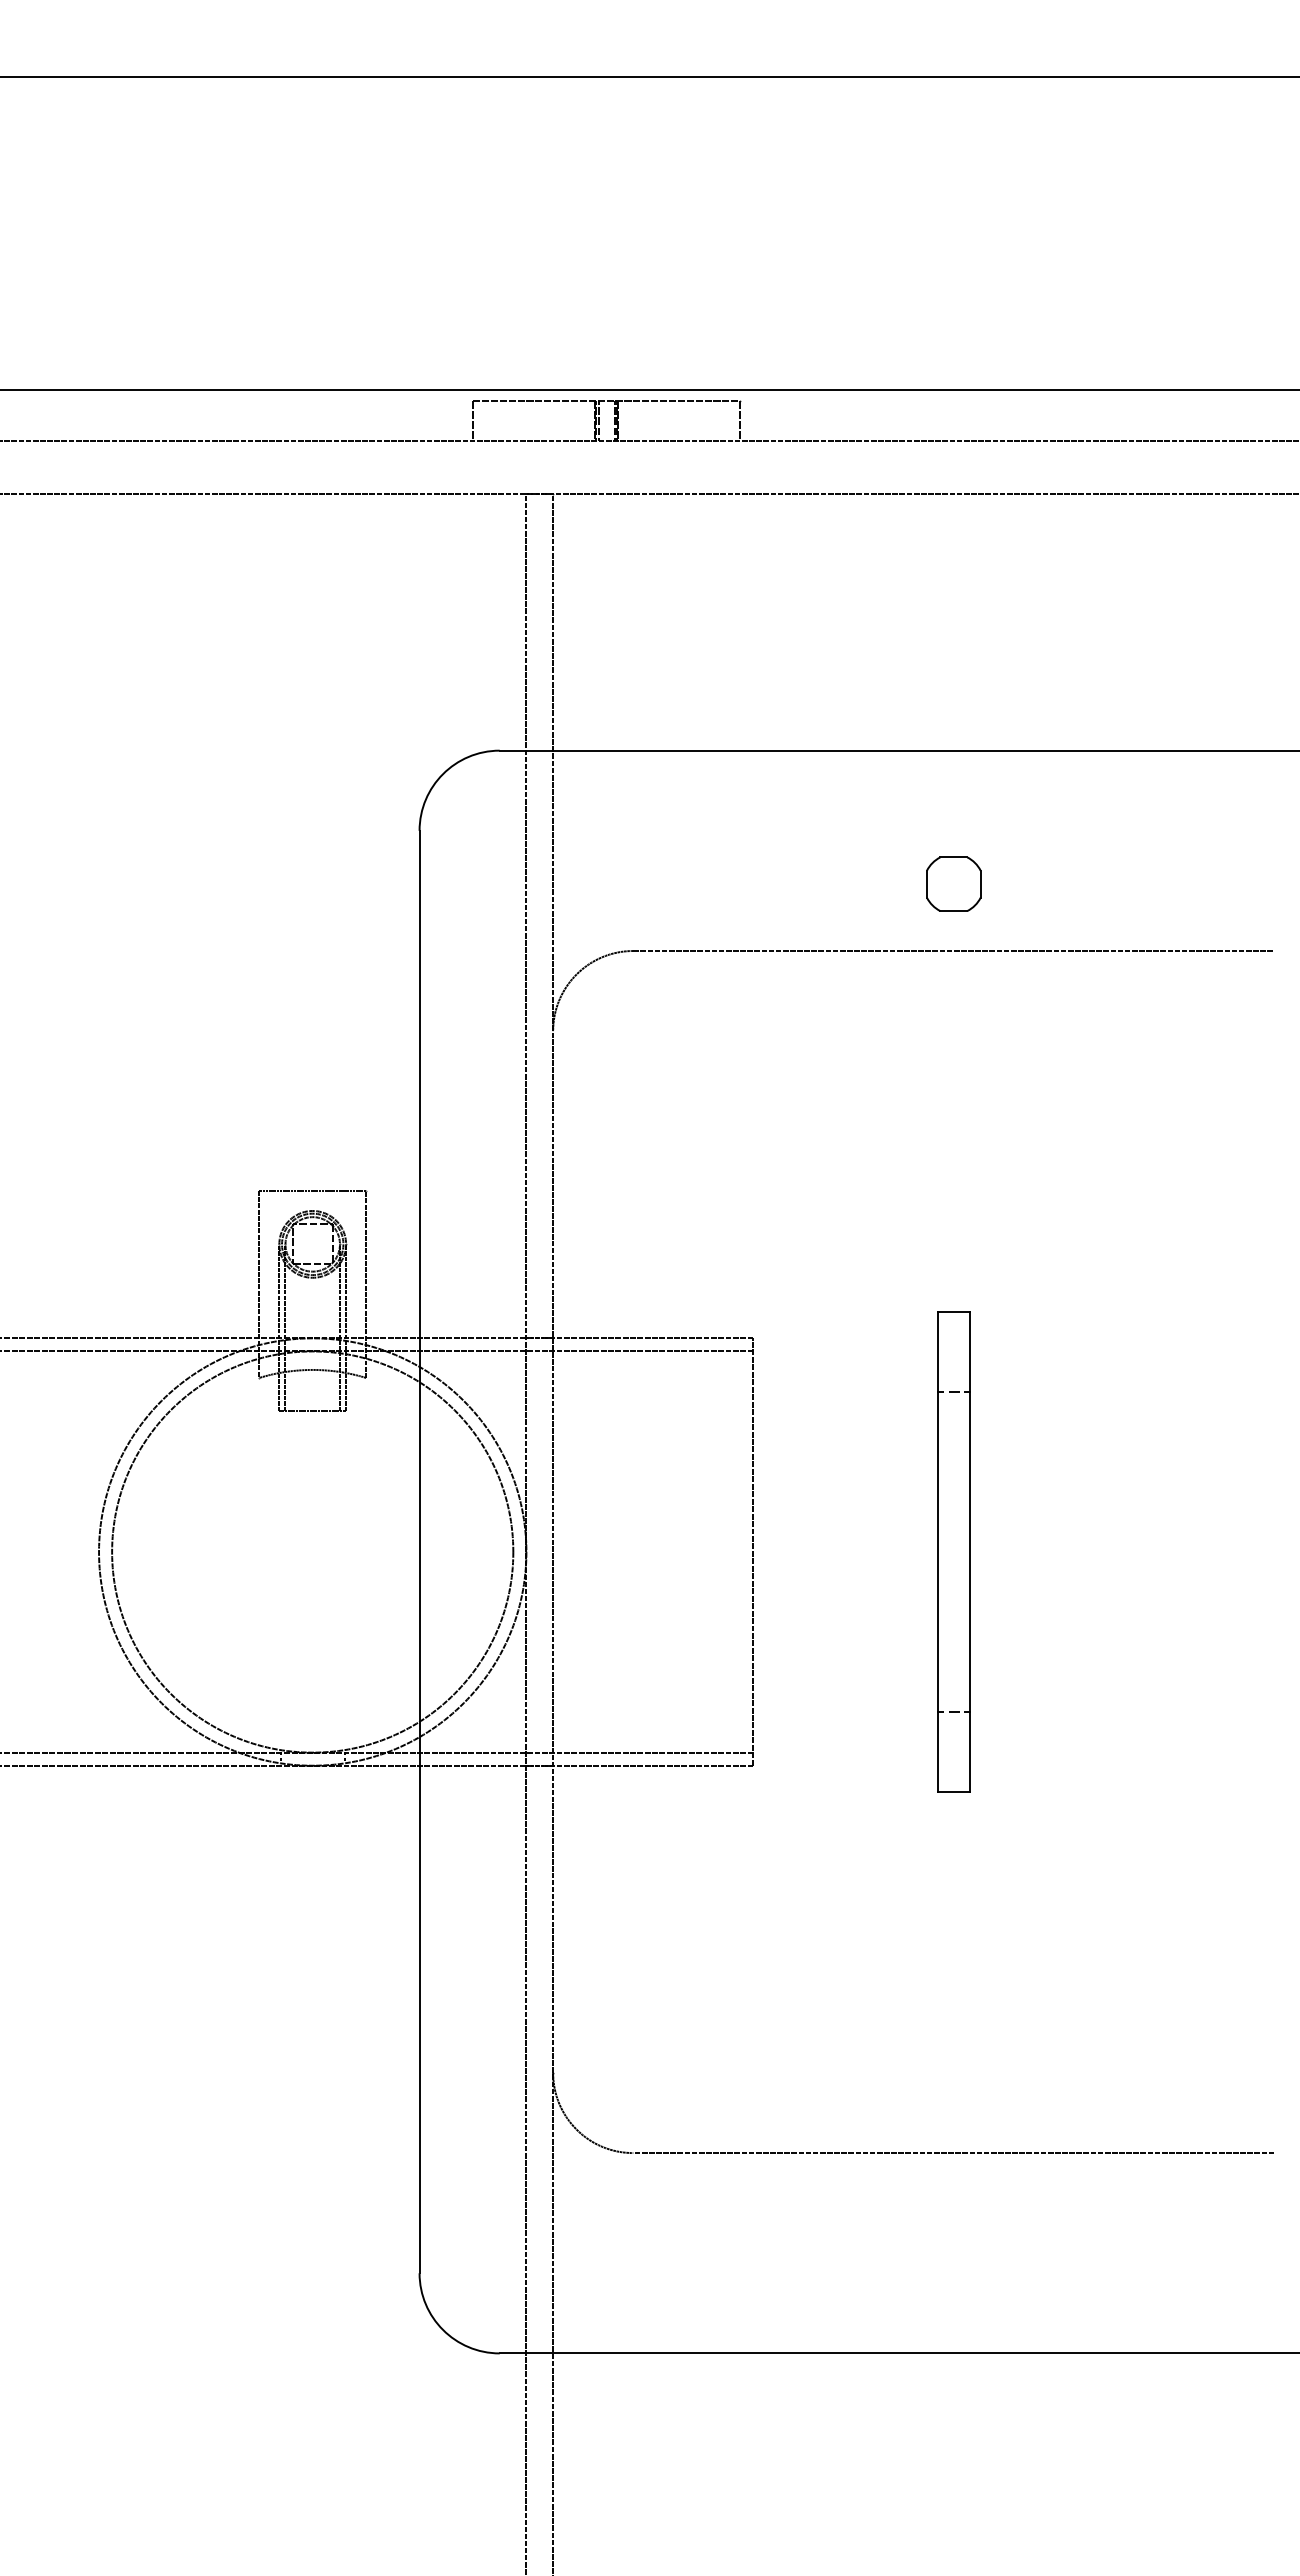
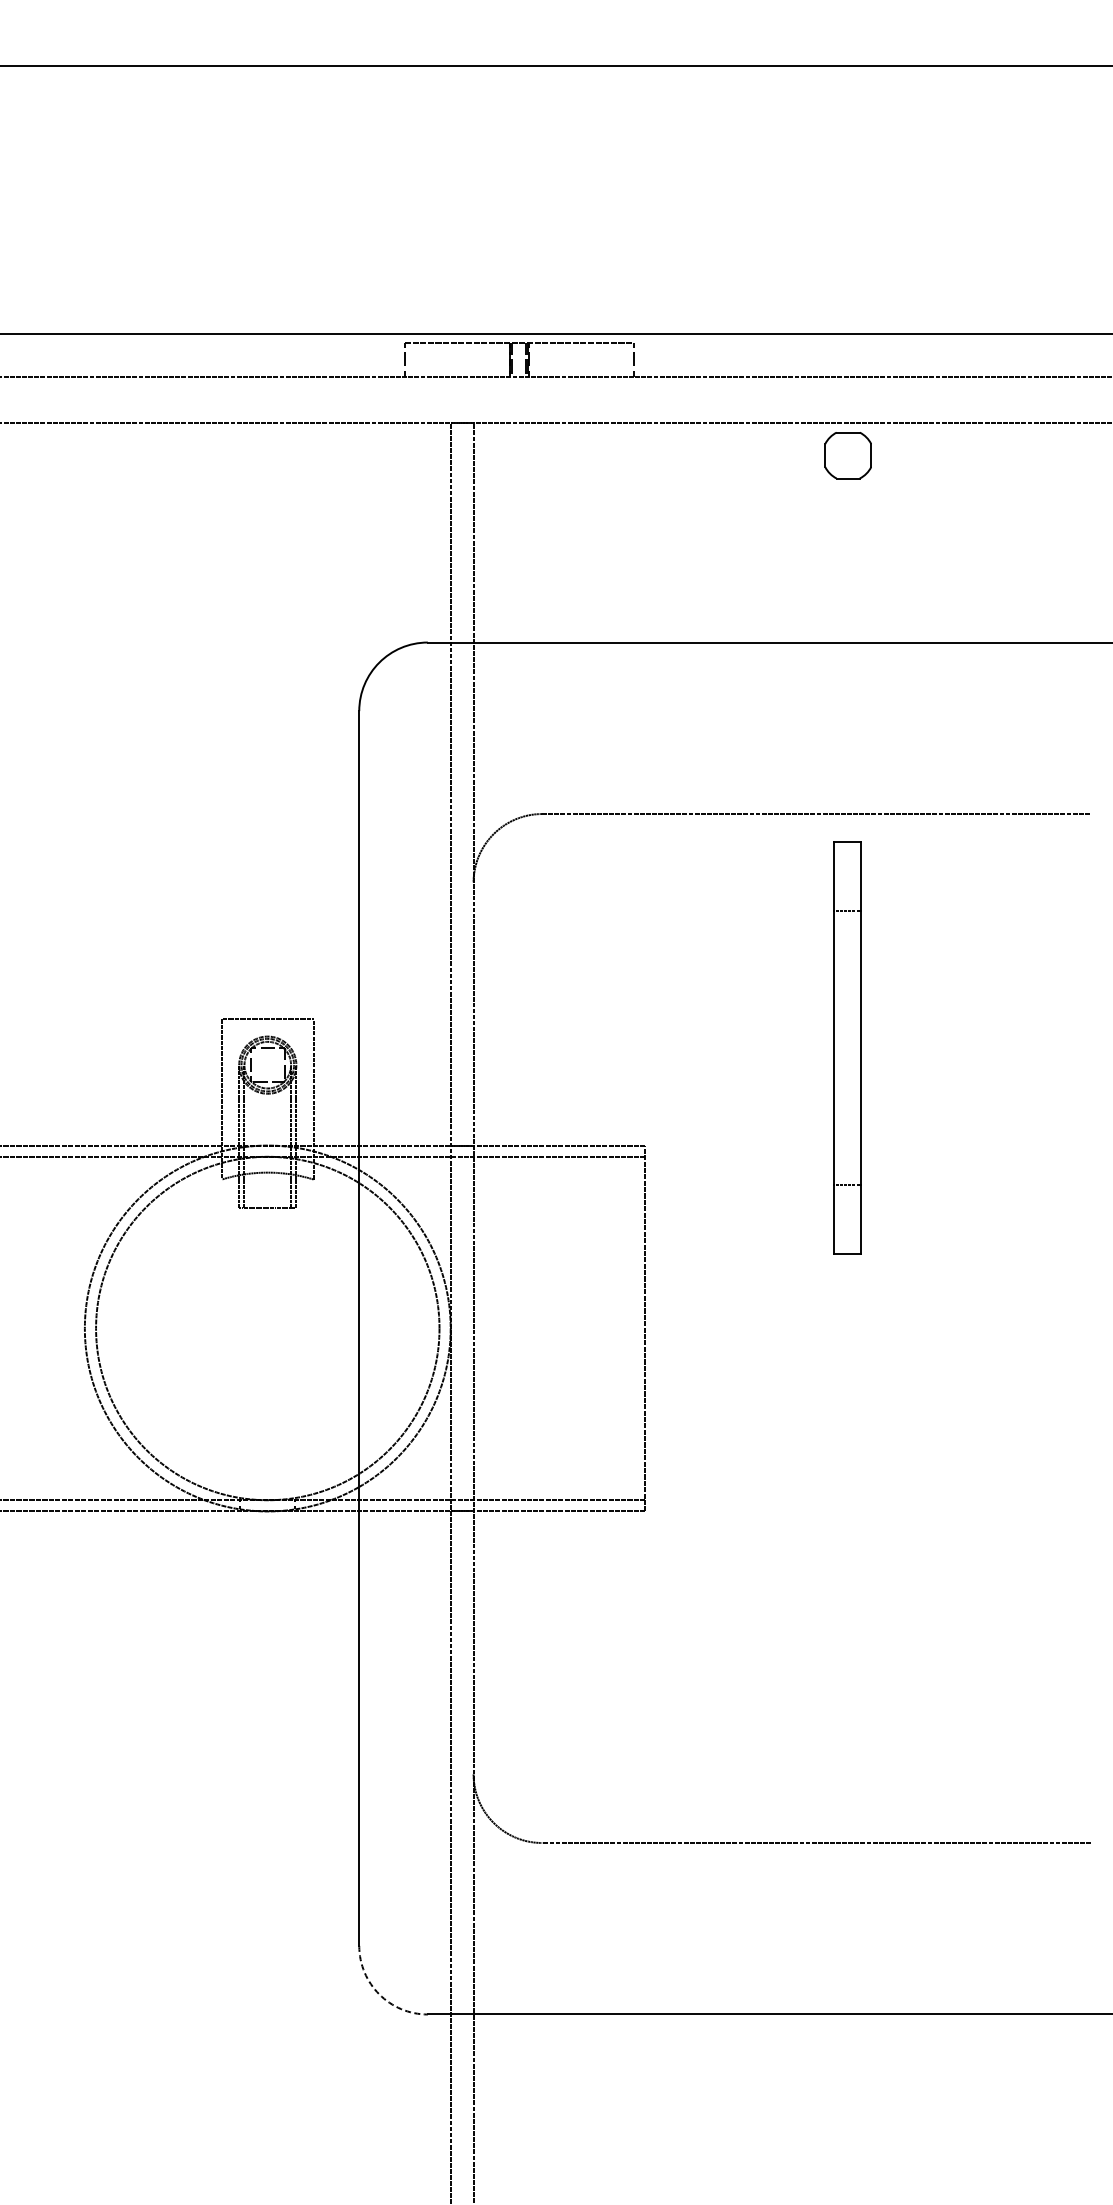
part: (953, 883) -> (847, 454), moved
part: (953, 1551) -> (847, 1047), moved
arc: (443, 2329) -> (379, 1994), solid -> dashed

